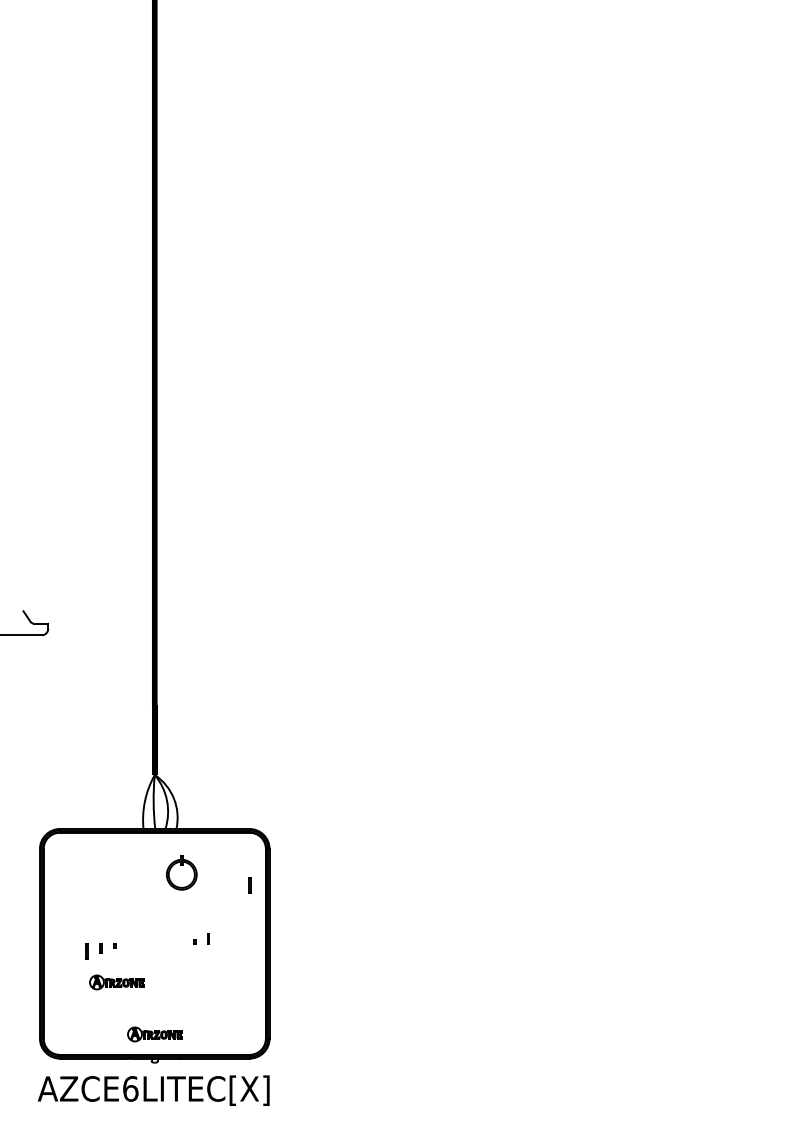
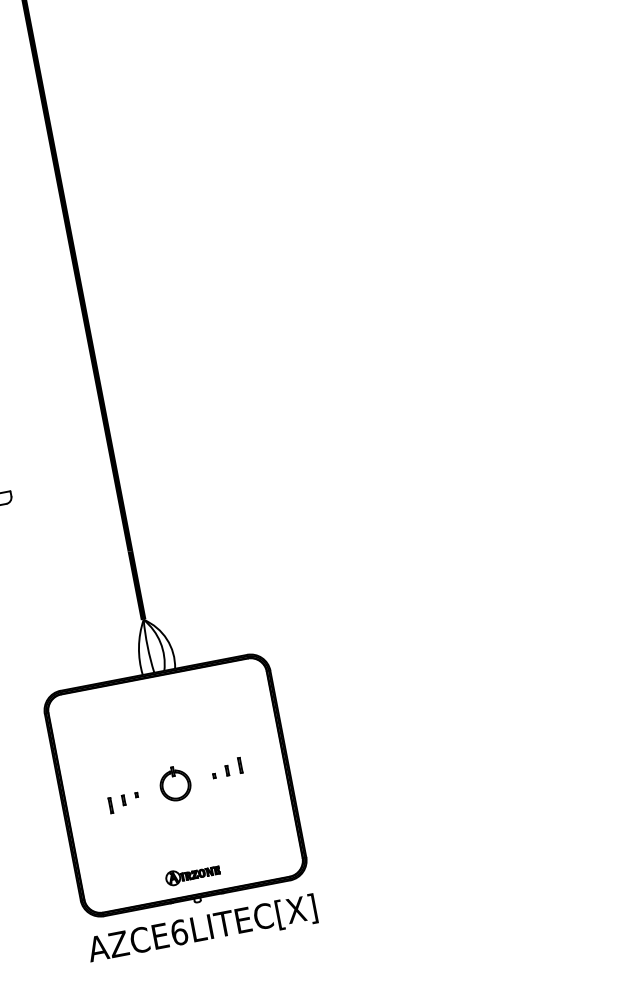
part: (181, 872) -> (174, 783), moved
line: (249, 885) -> (239, 765), moved
part: (116, 982) -> (145, 830), removed

